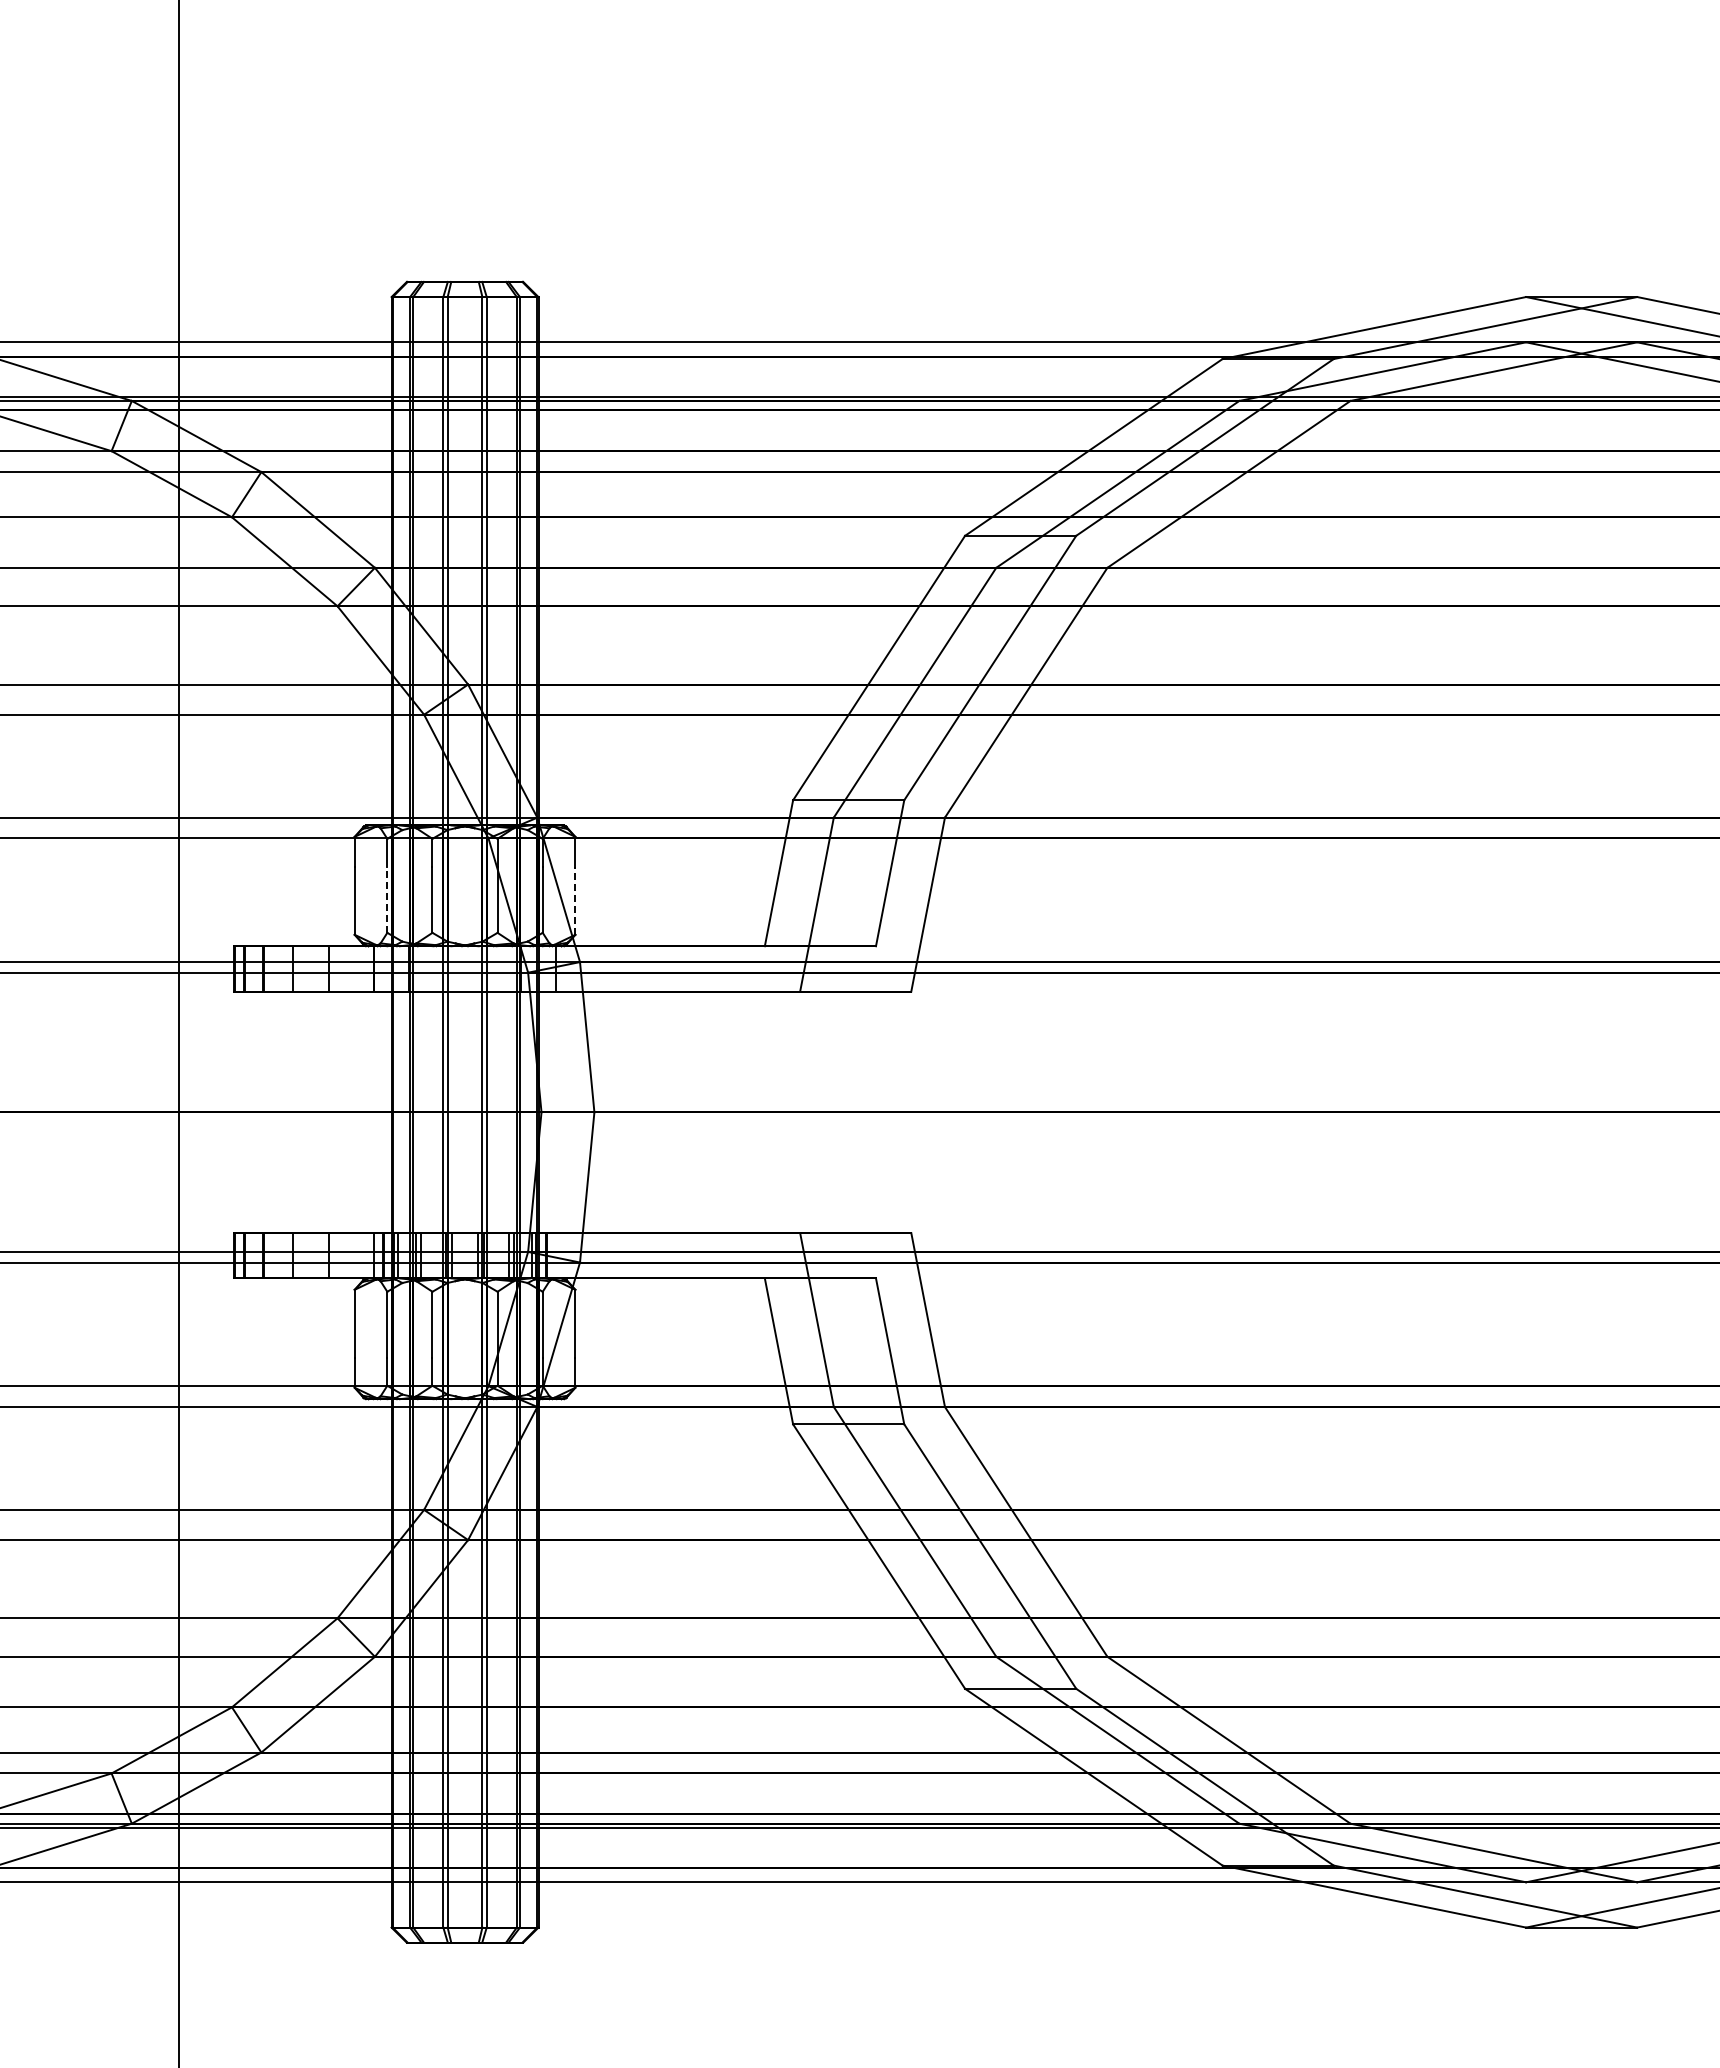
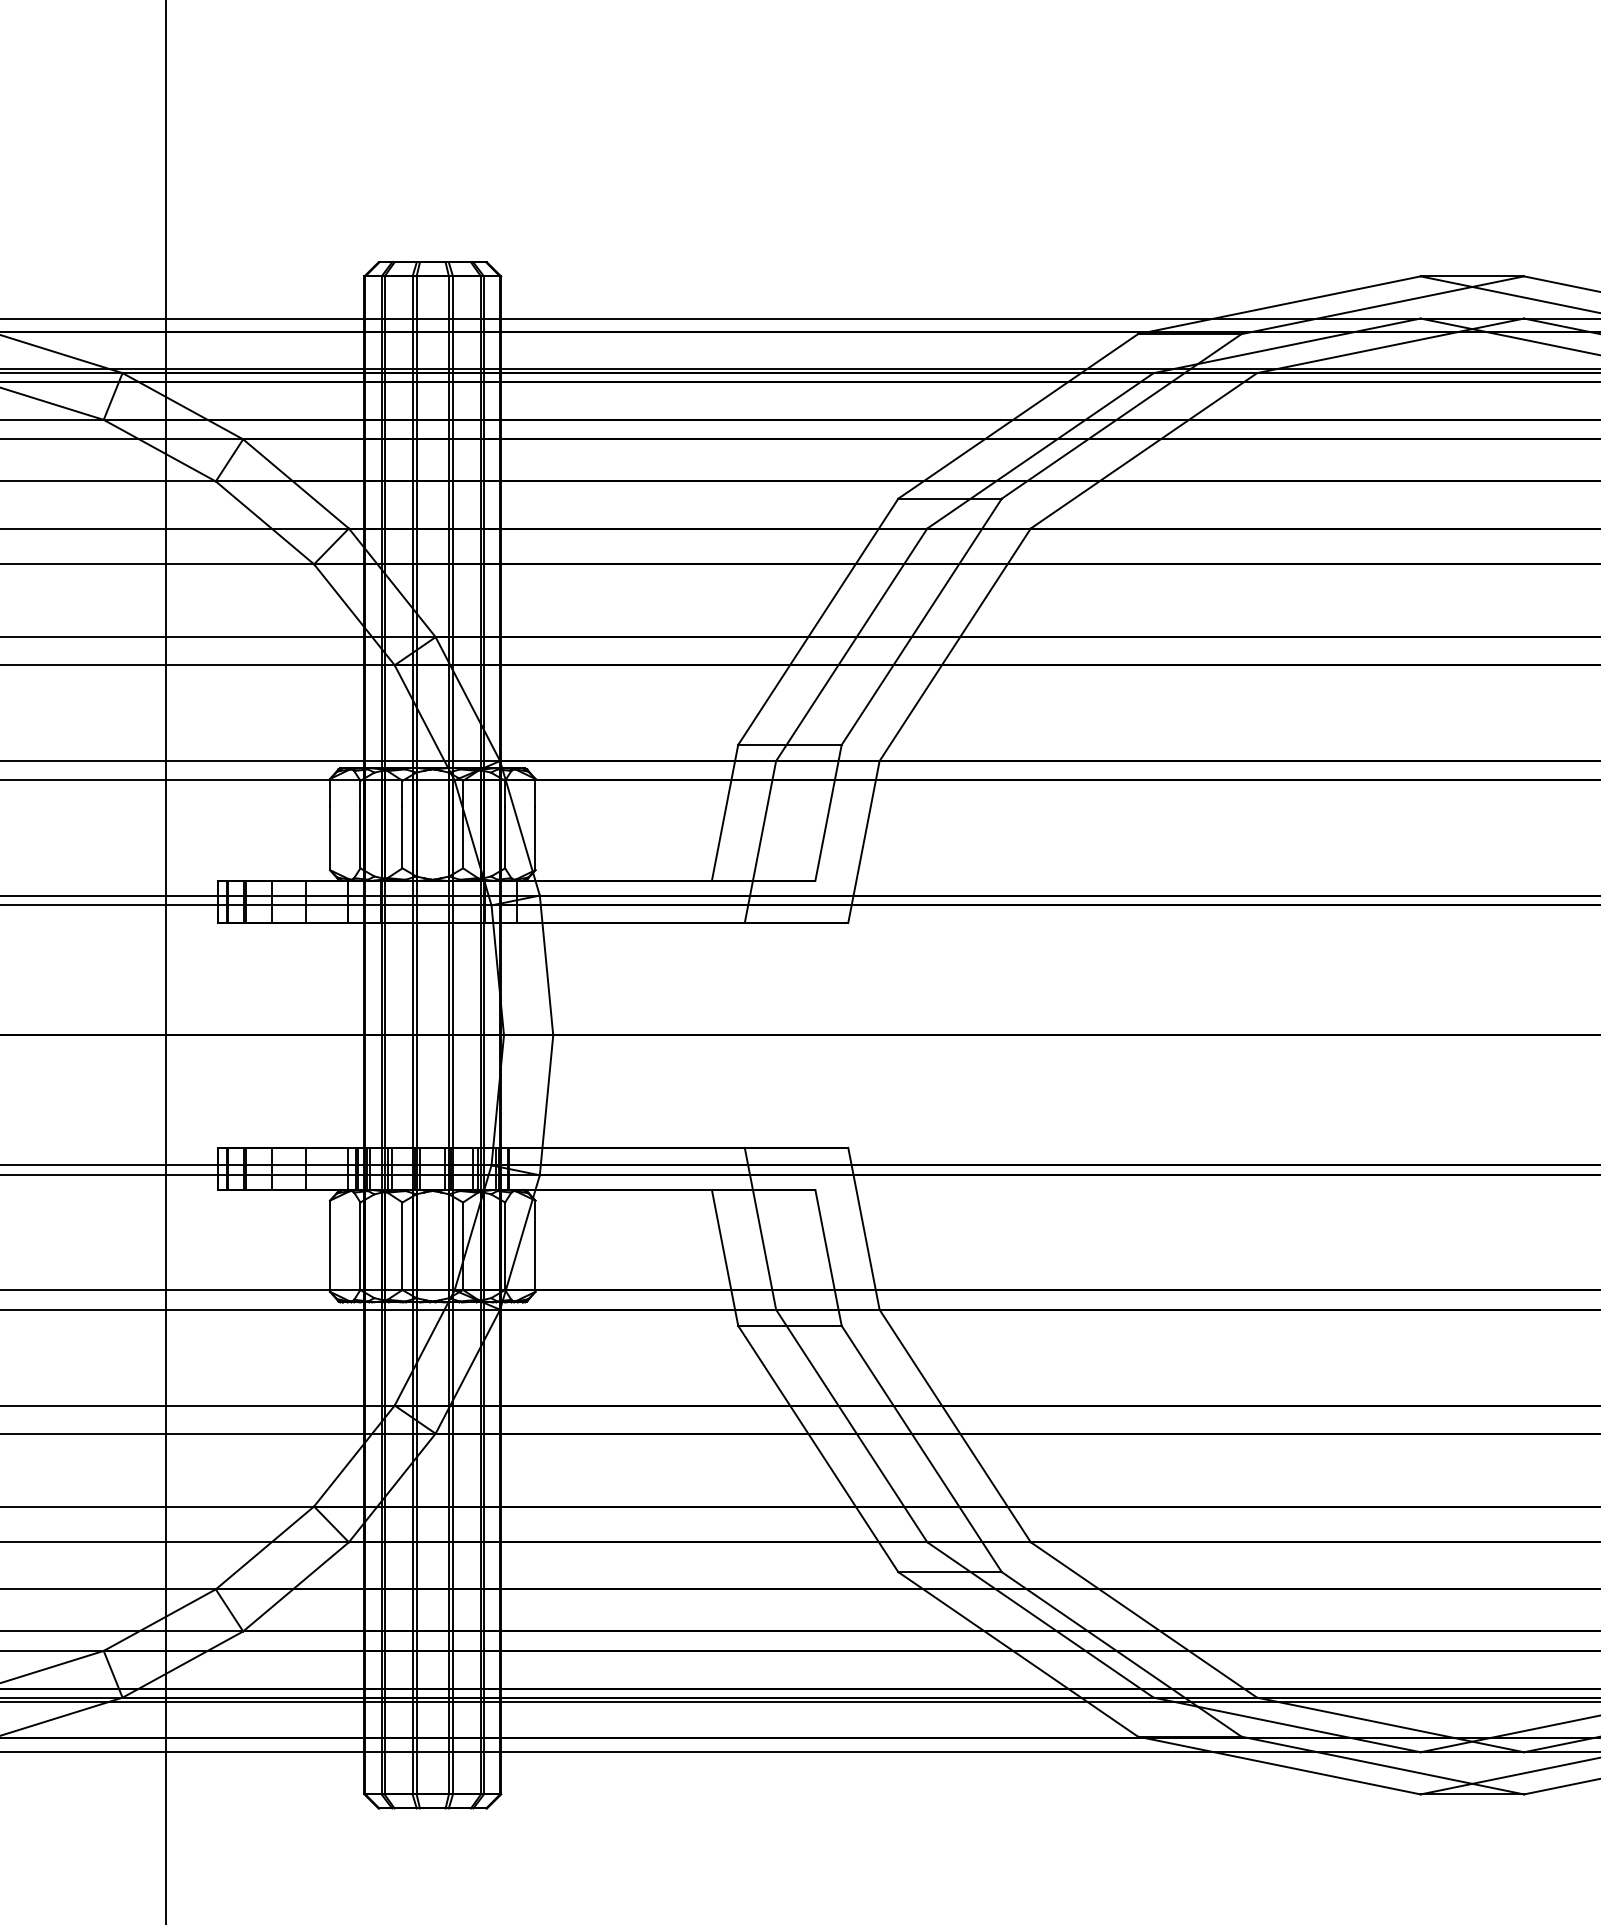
line: (387, 899) -> (360, 837), dashed -> solid
line: (575, 900) -> (535, 838), dashed -> solid

